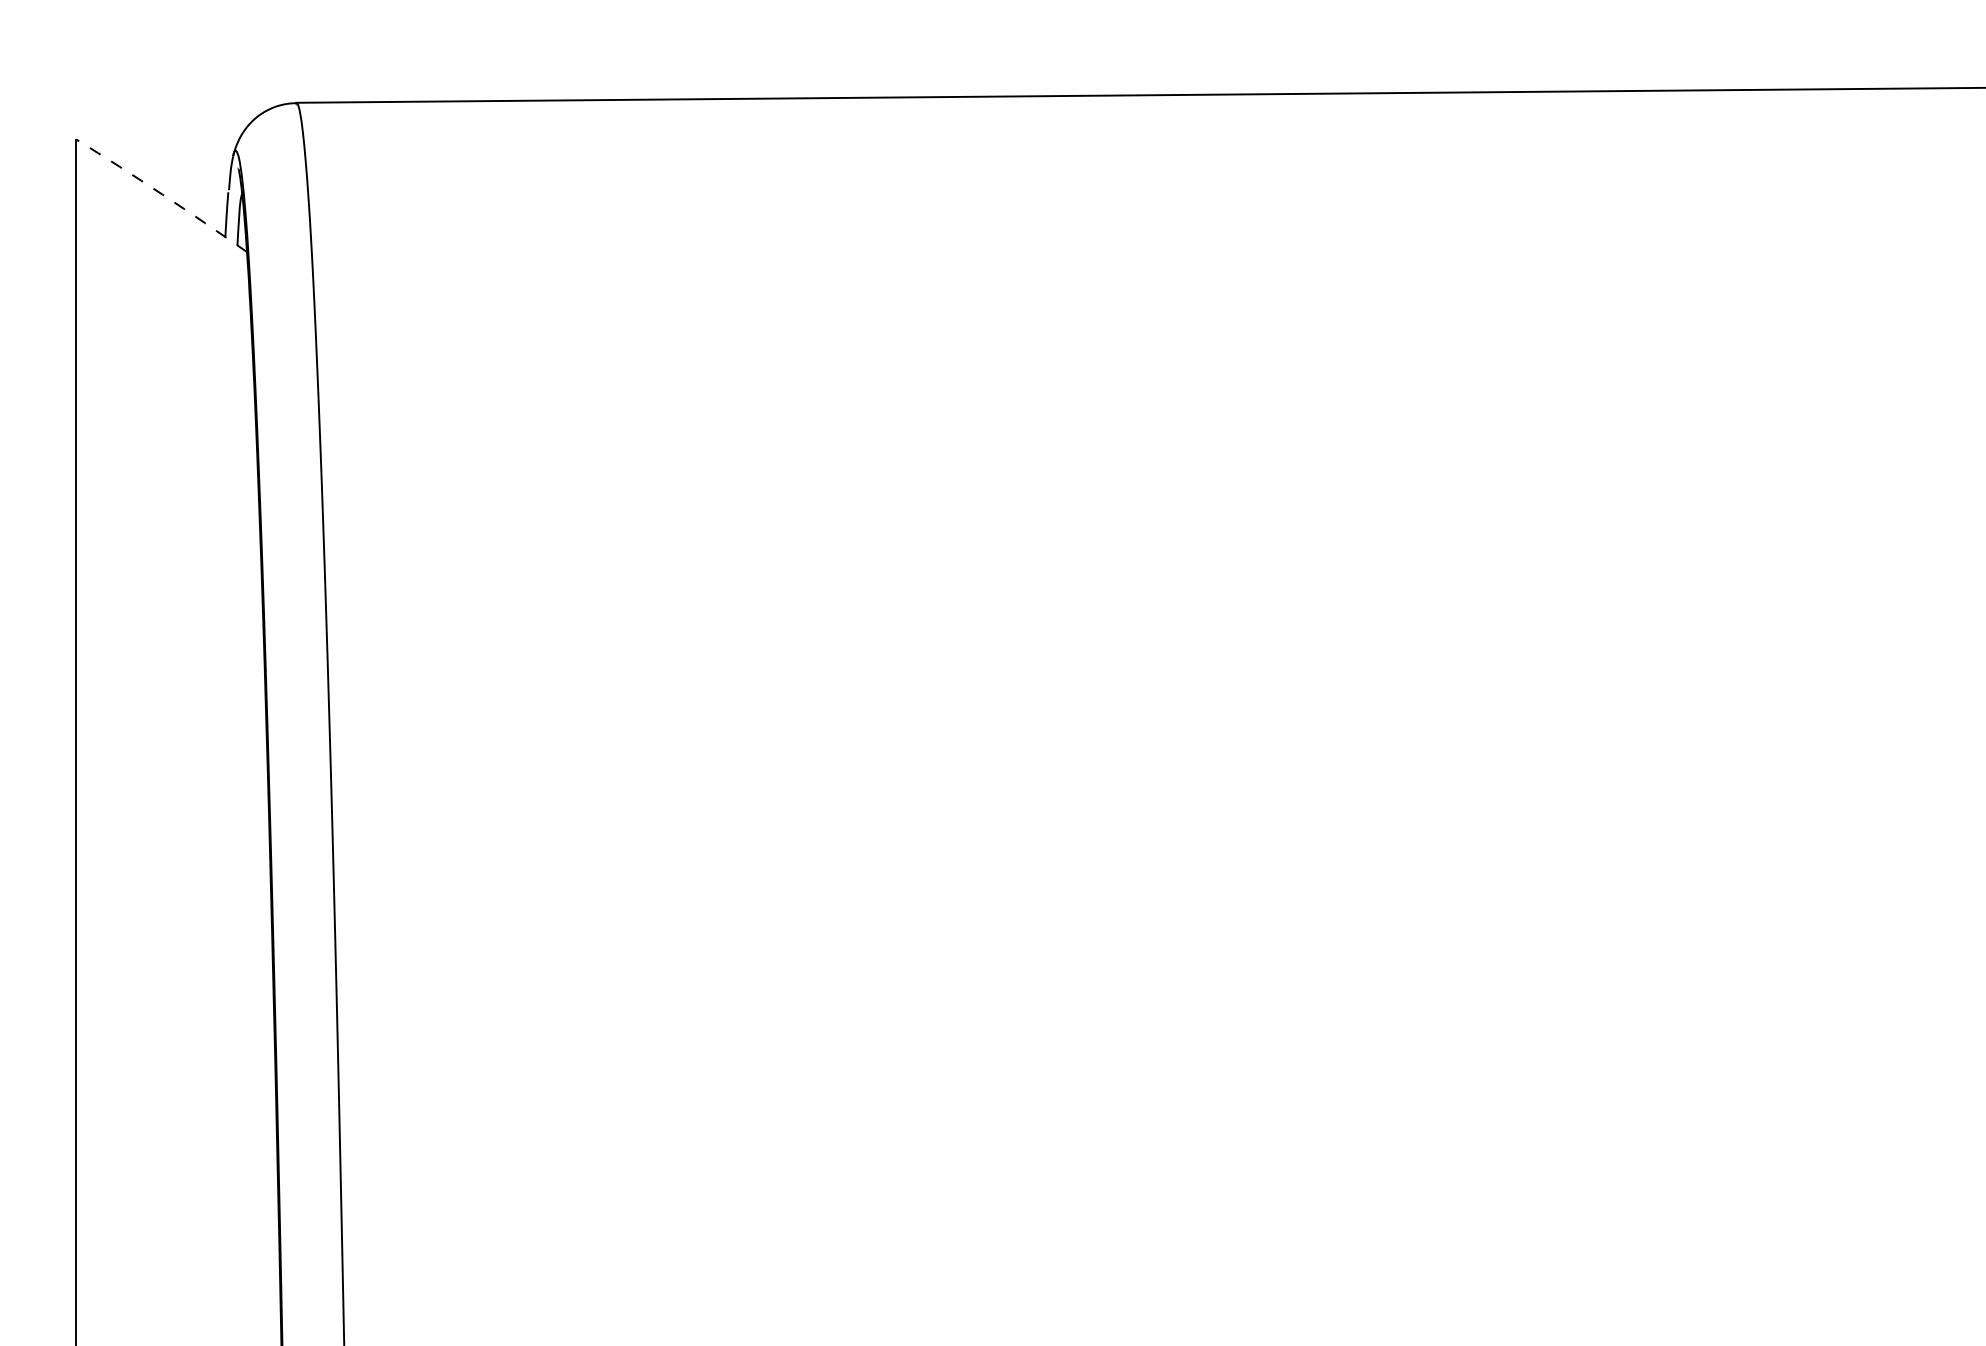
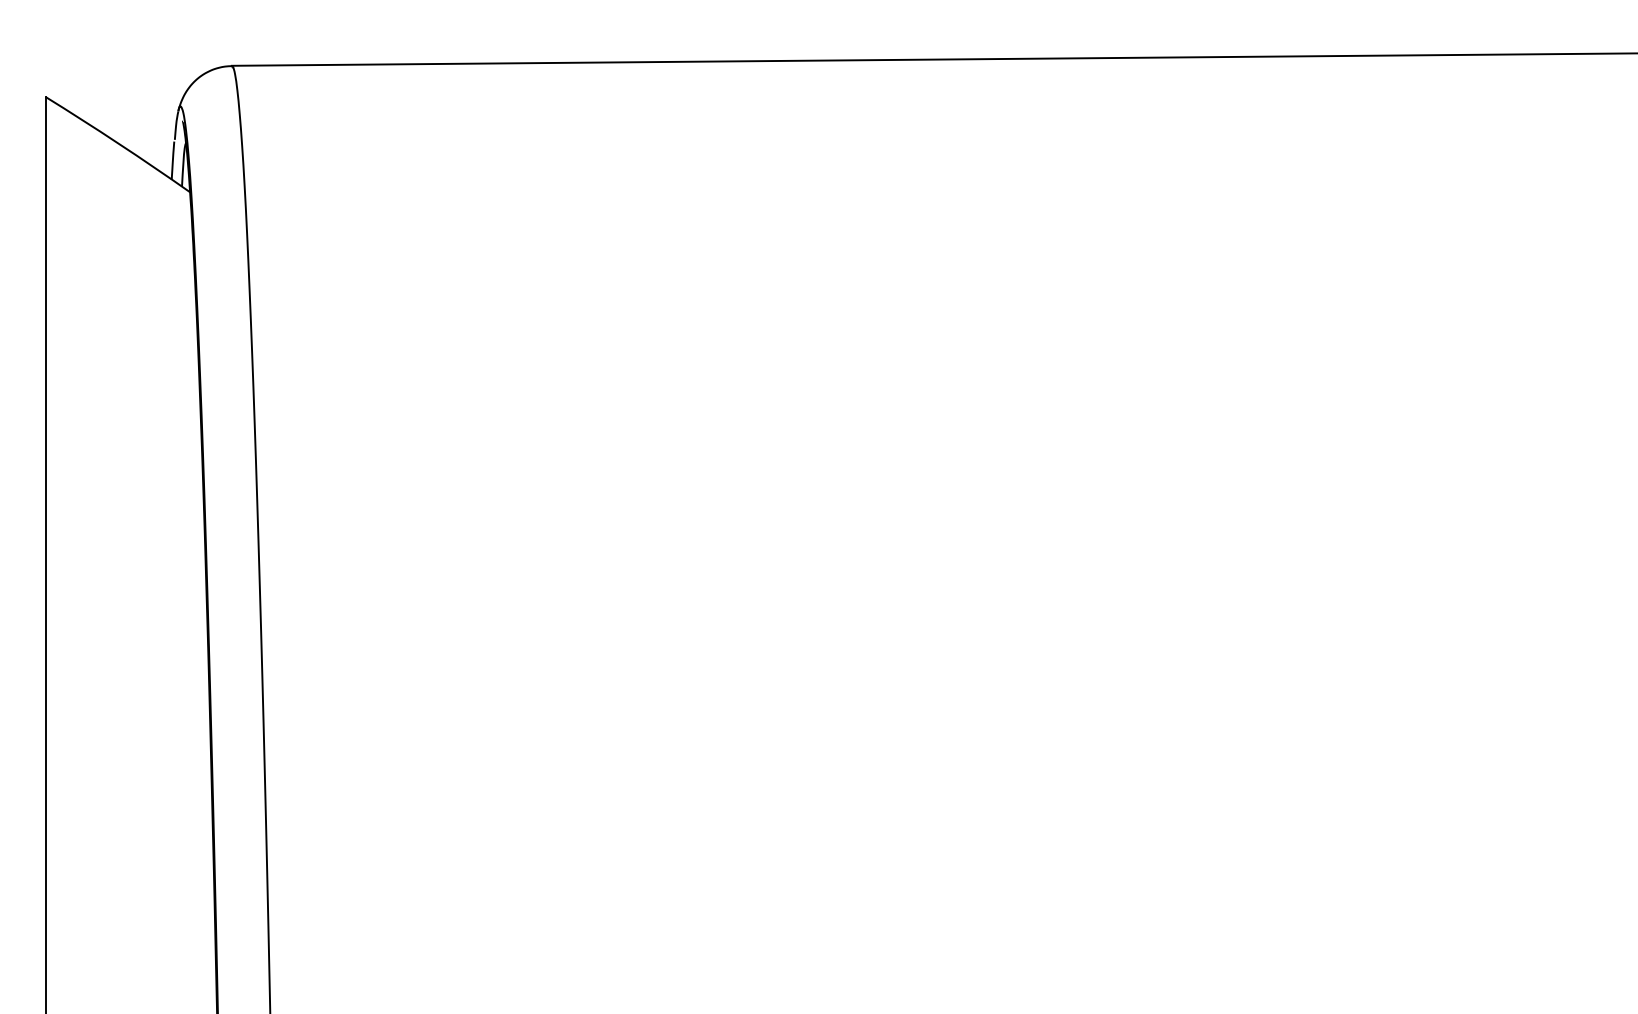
arc: (162, 194) -> (118, 143), dashed -> solid

